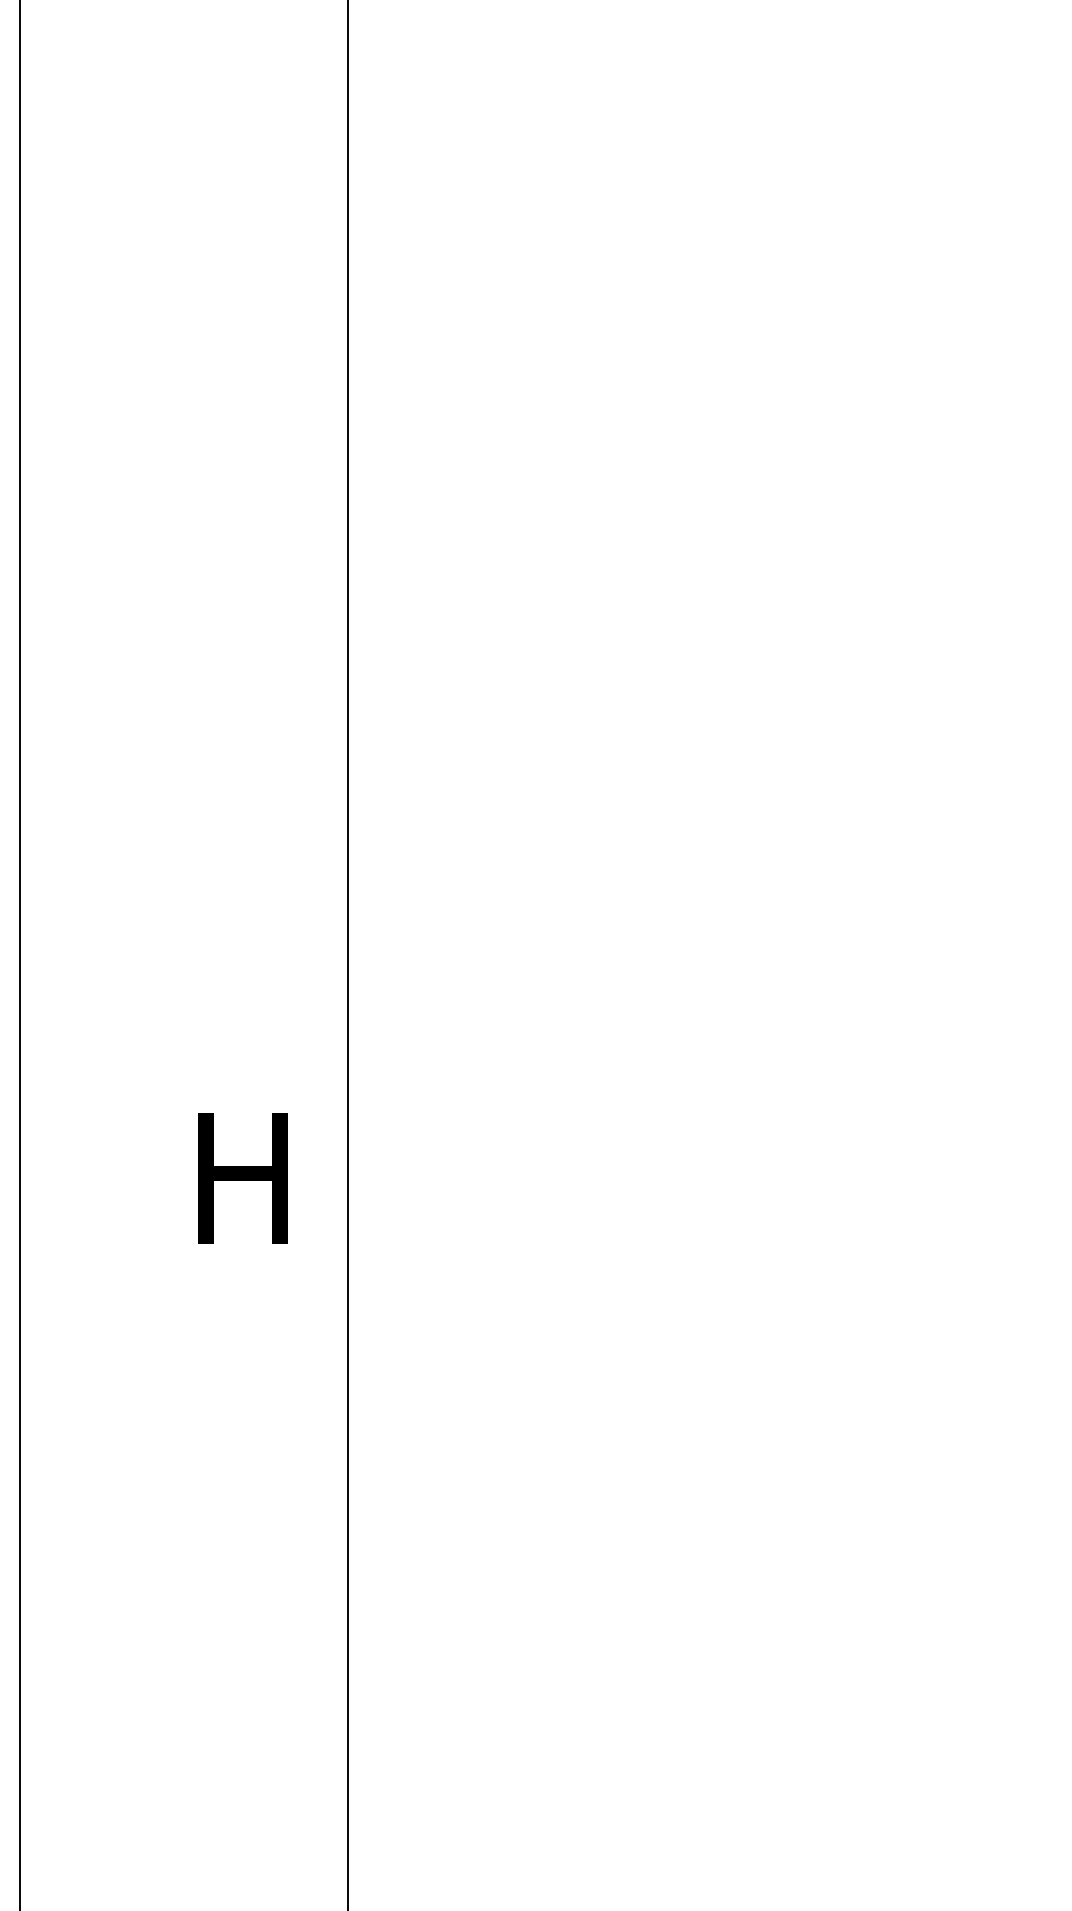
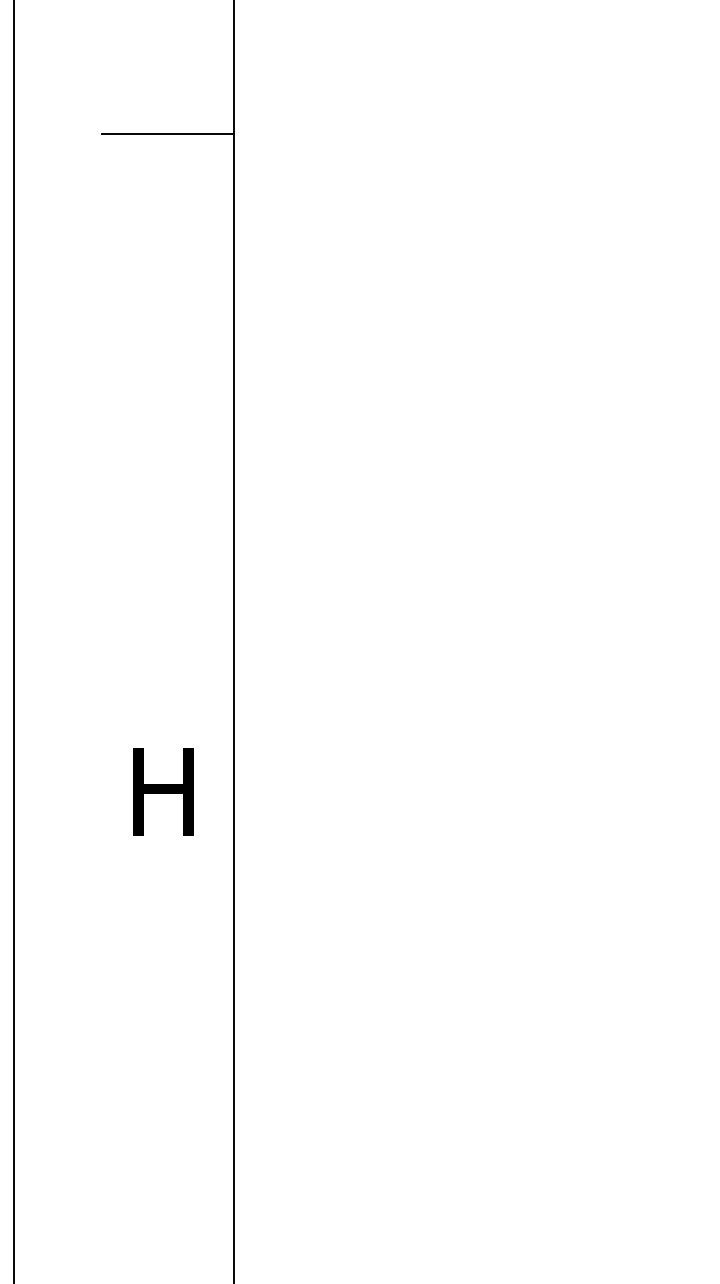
line: (249, 198) -> (167, 133), added

